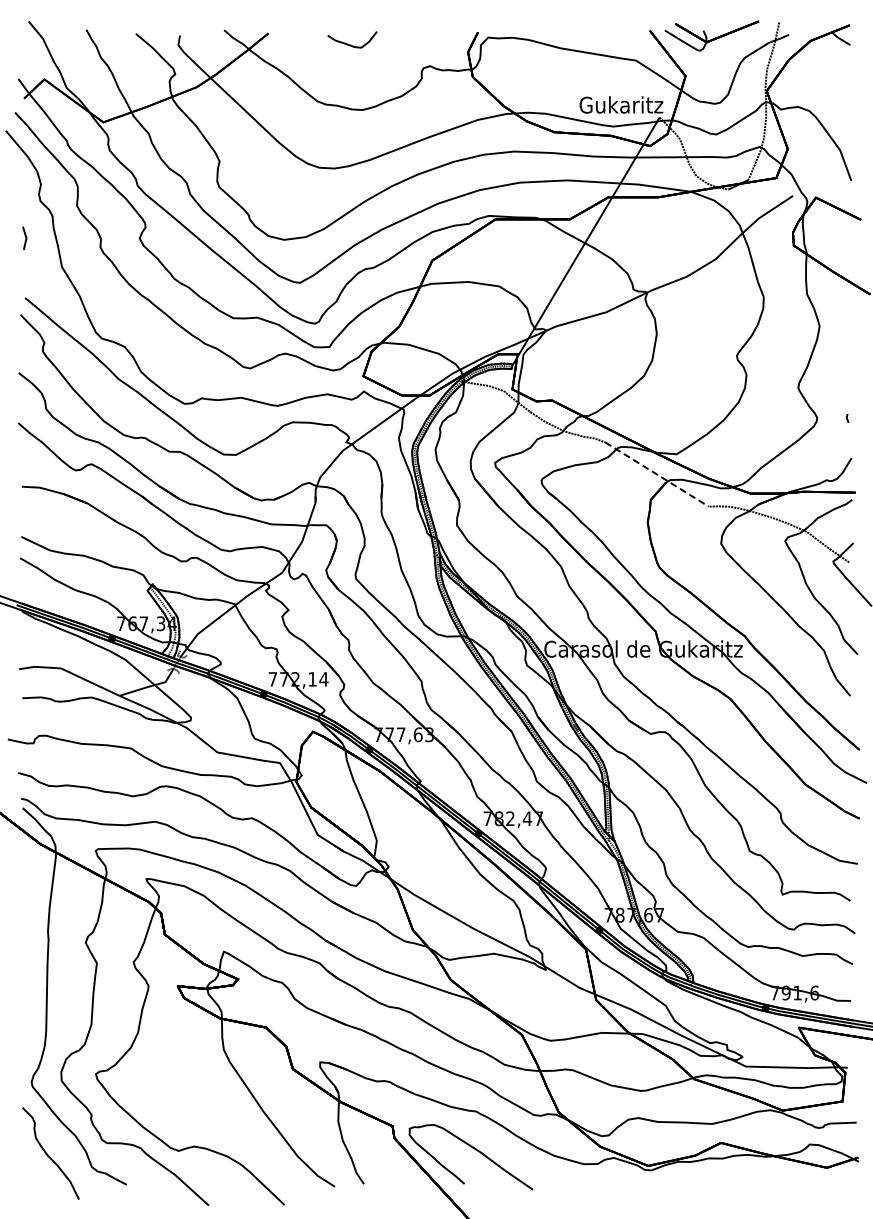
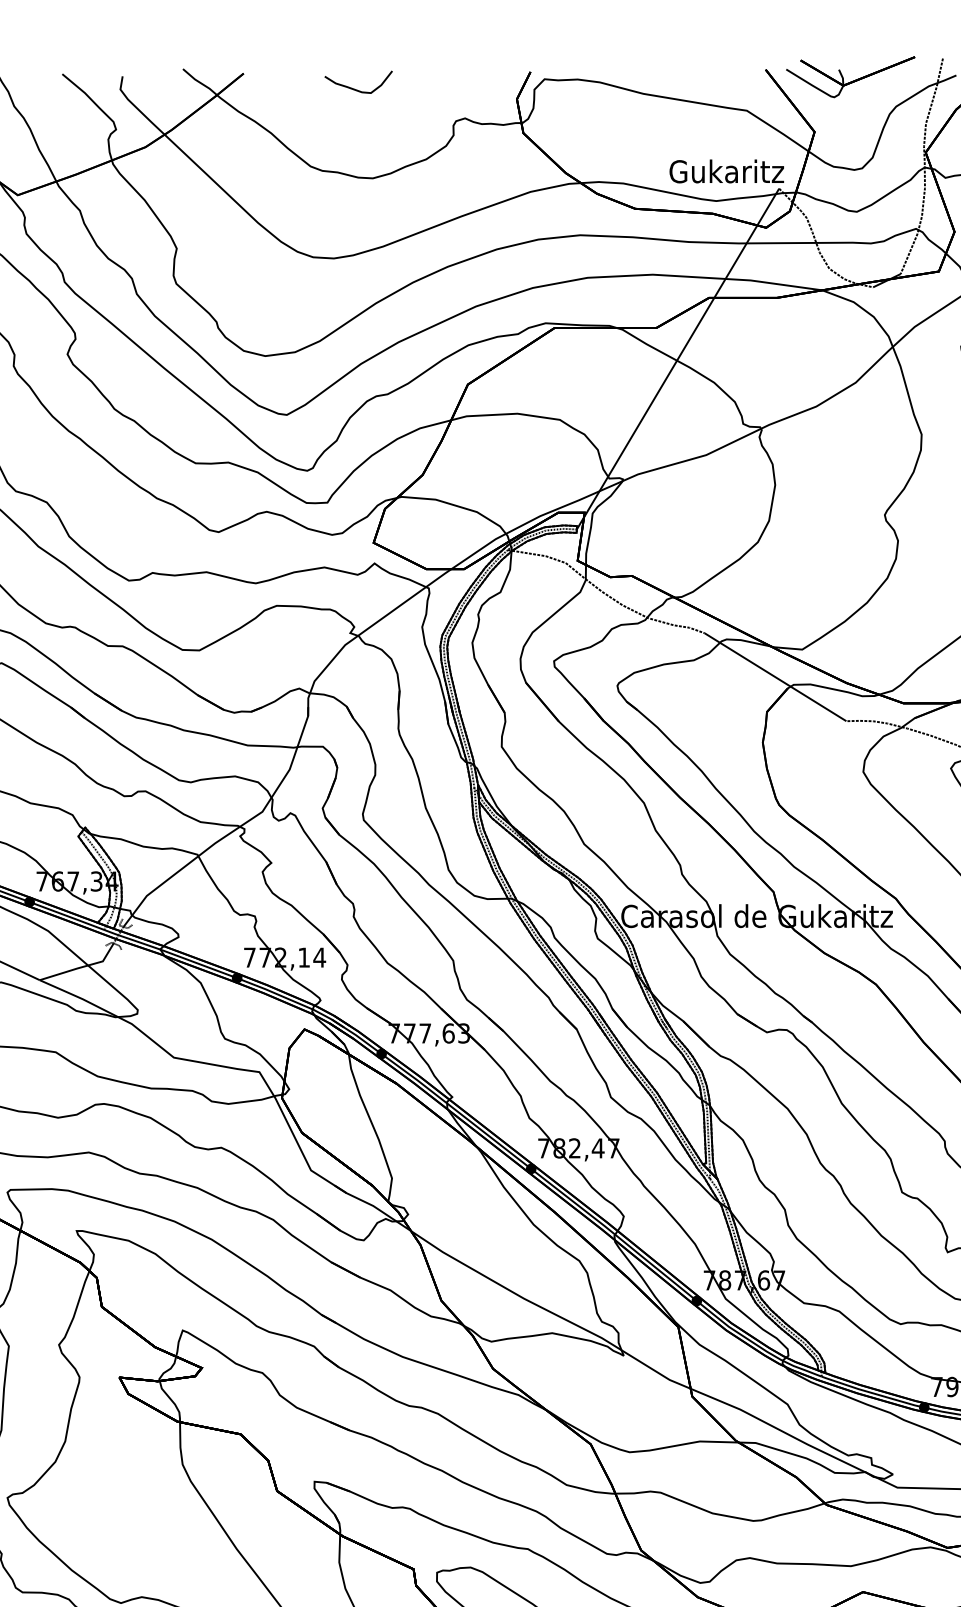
line: (657, 474) -> (776, 677), dashed -> solid

